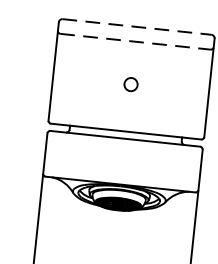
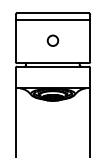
line: (138, 27) -> (53, 13), dashed -> solid
line: (136, 42) -> (53, 20), dashed -> solid
circle: (130, 84) -> (52, 40), size x1.67

